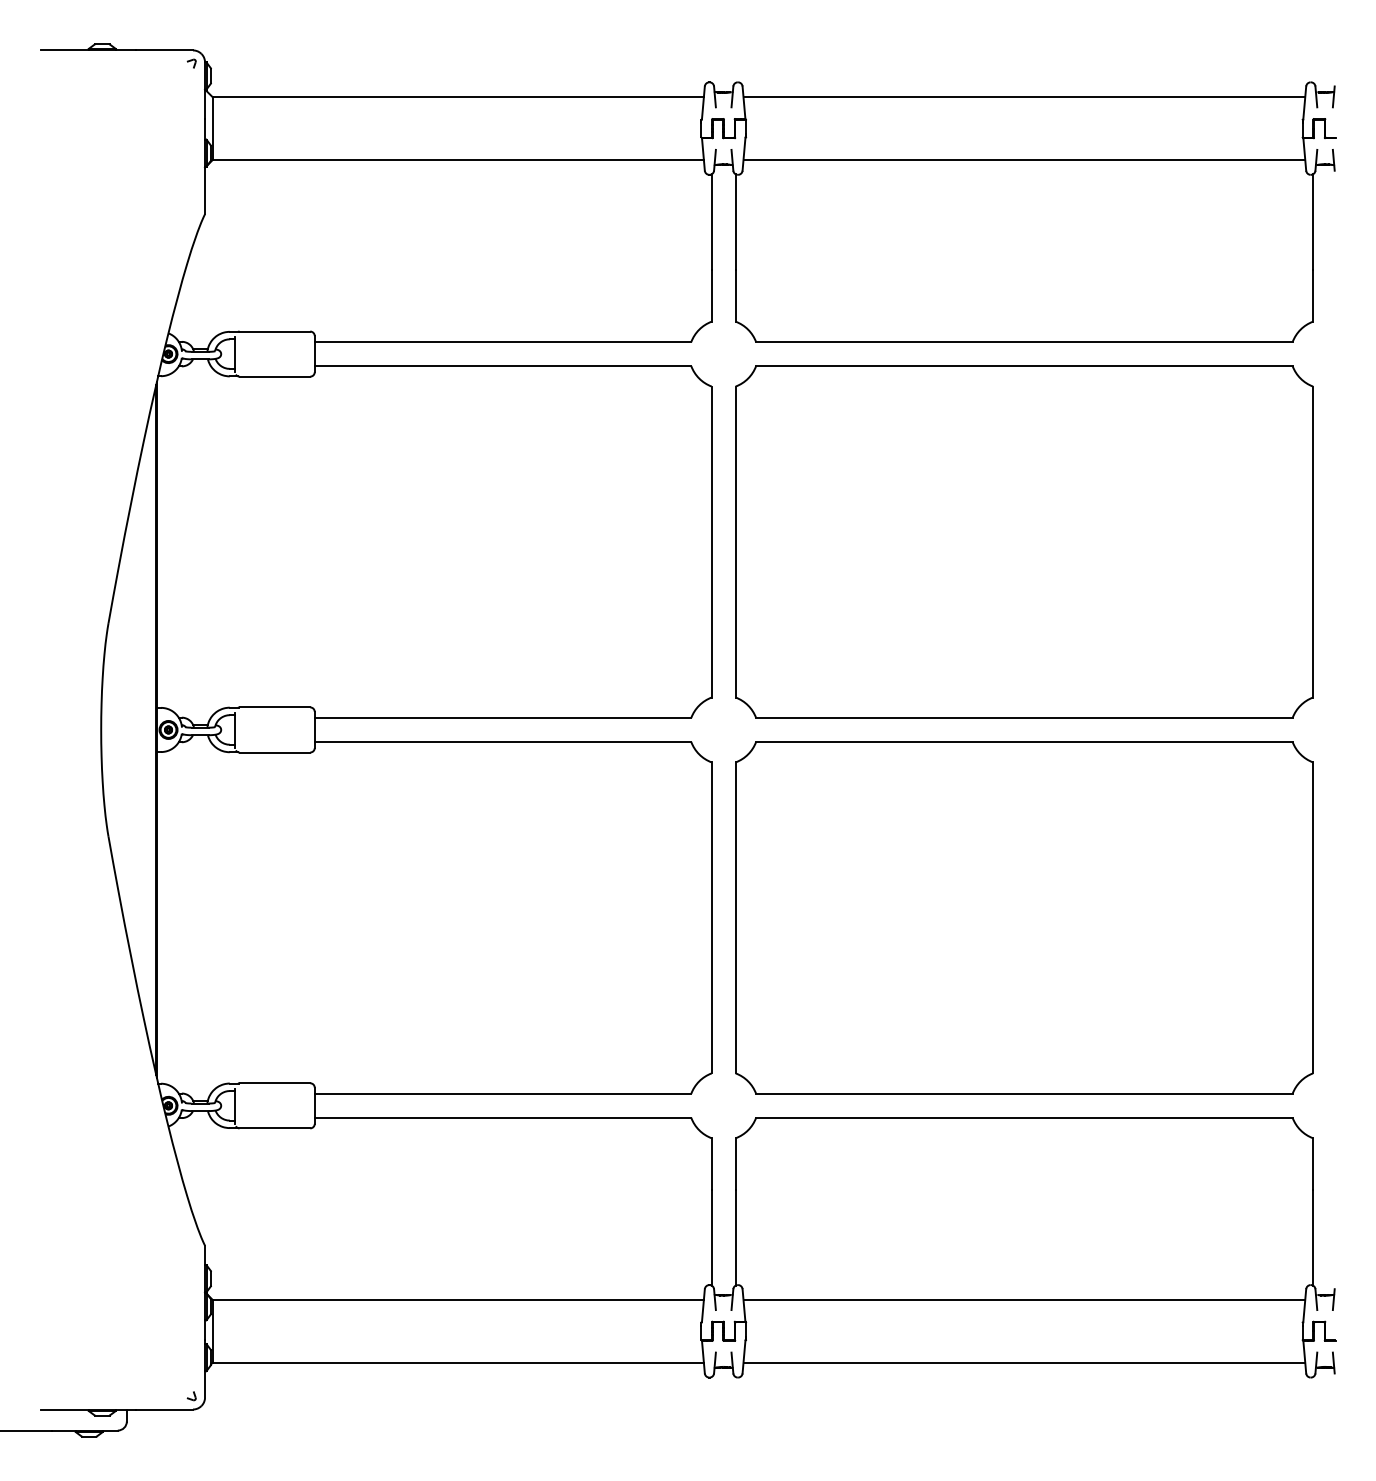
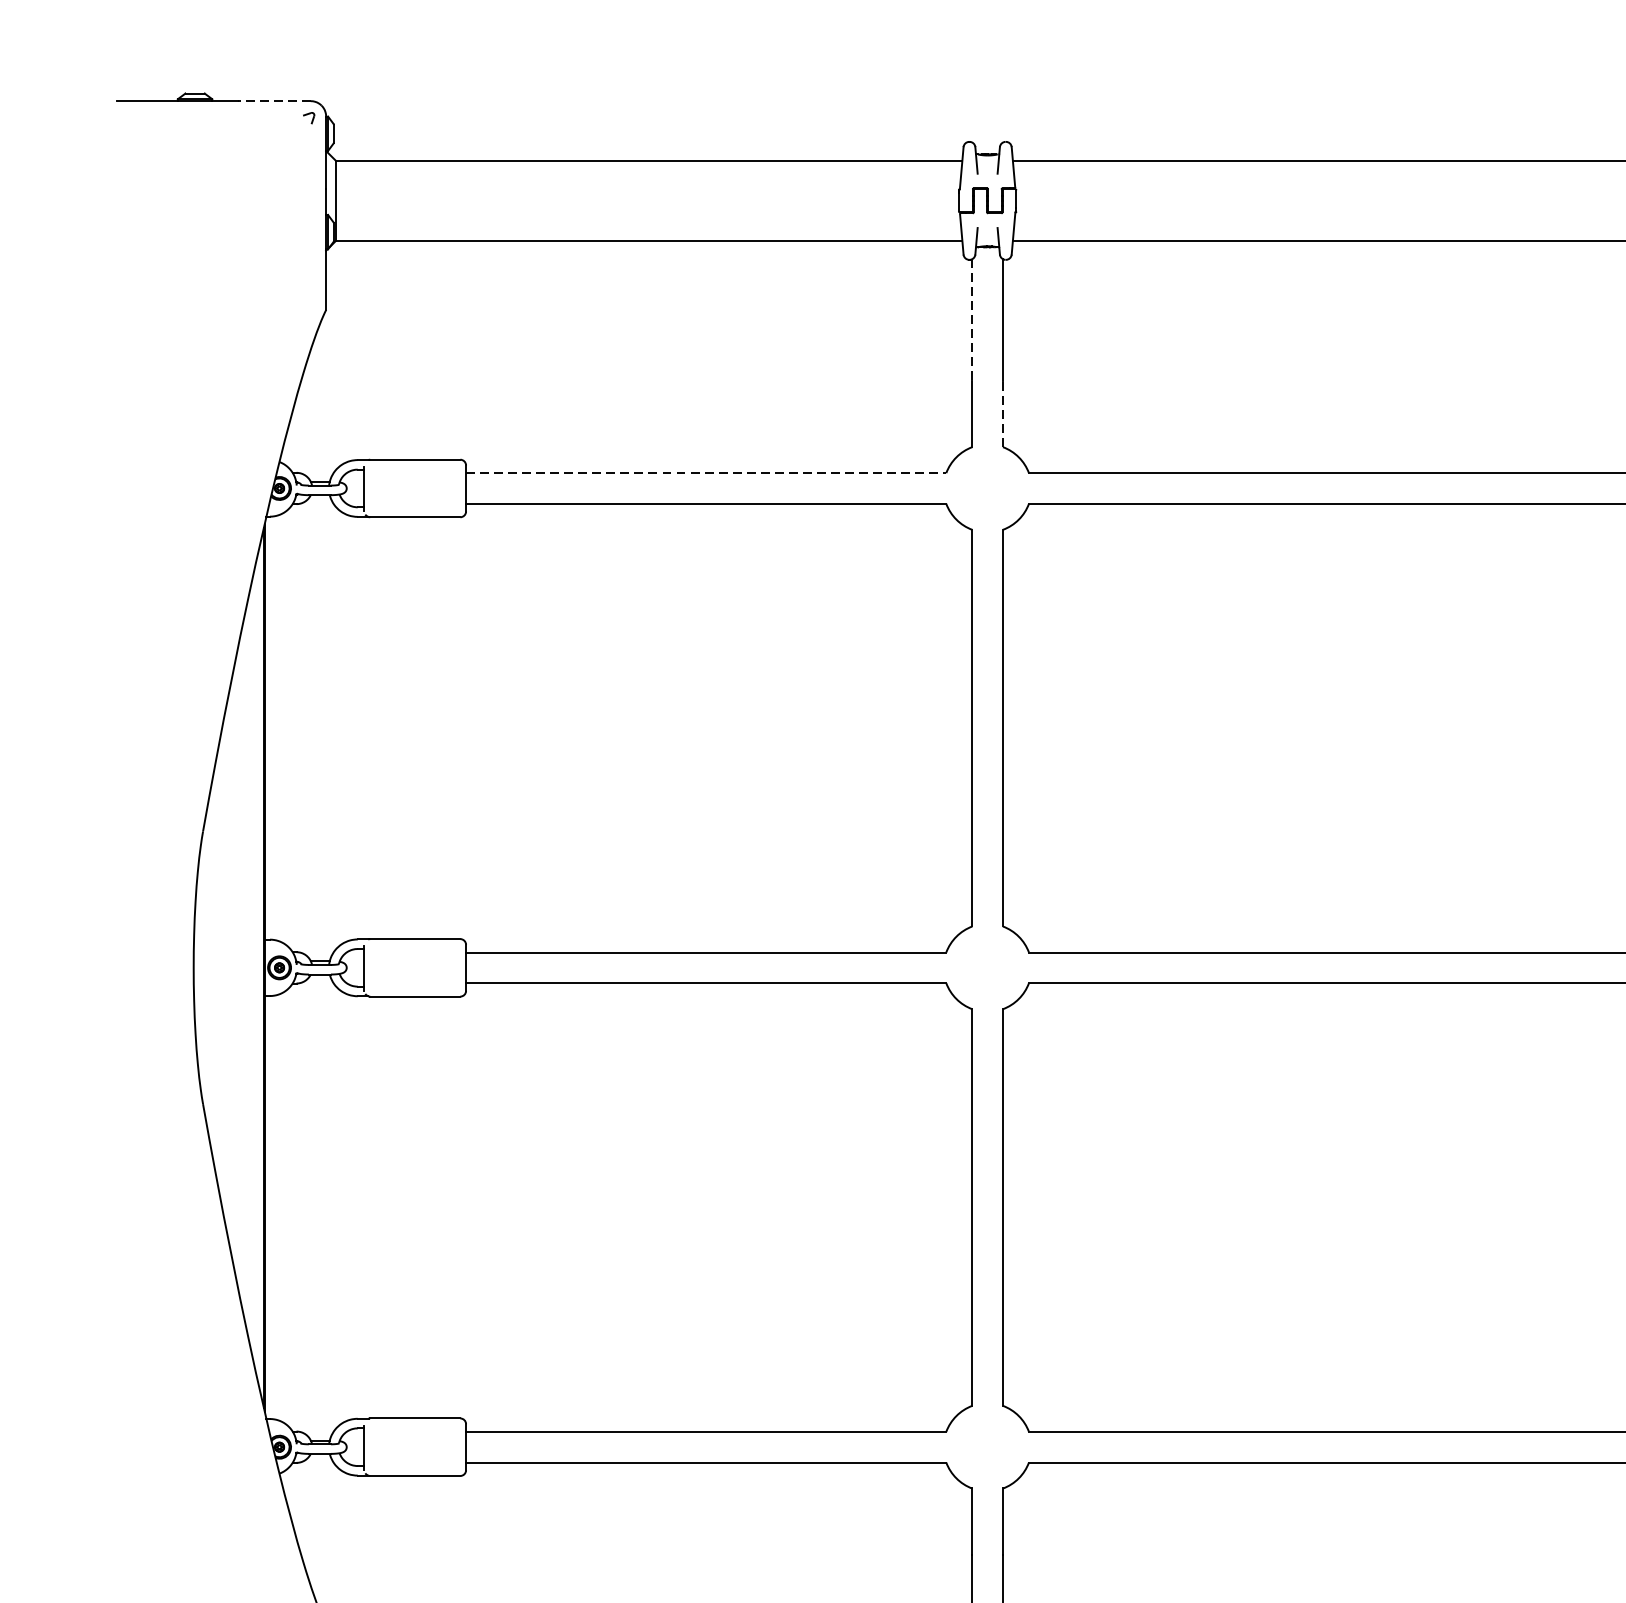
line: (164, 50) -> (274, 101), solid -> dashed
line: (711, 222) -> (972, 320), solid -> dashed
line: (735, 295) -> (1002, 413), solid -> dashed
line: (503, 342) -> (706, 473), solid -> dashed

